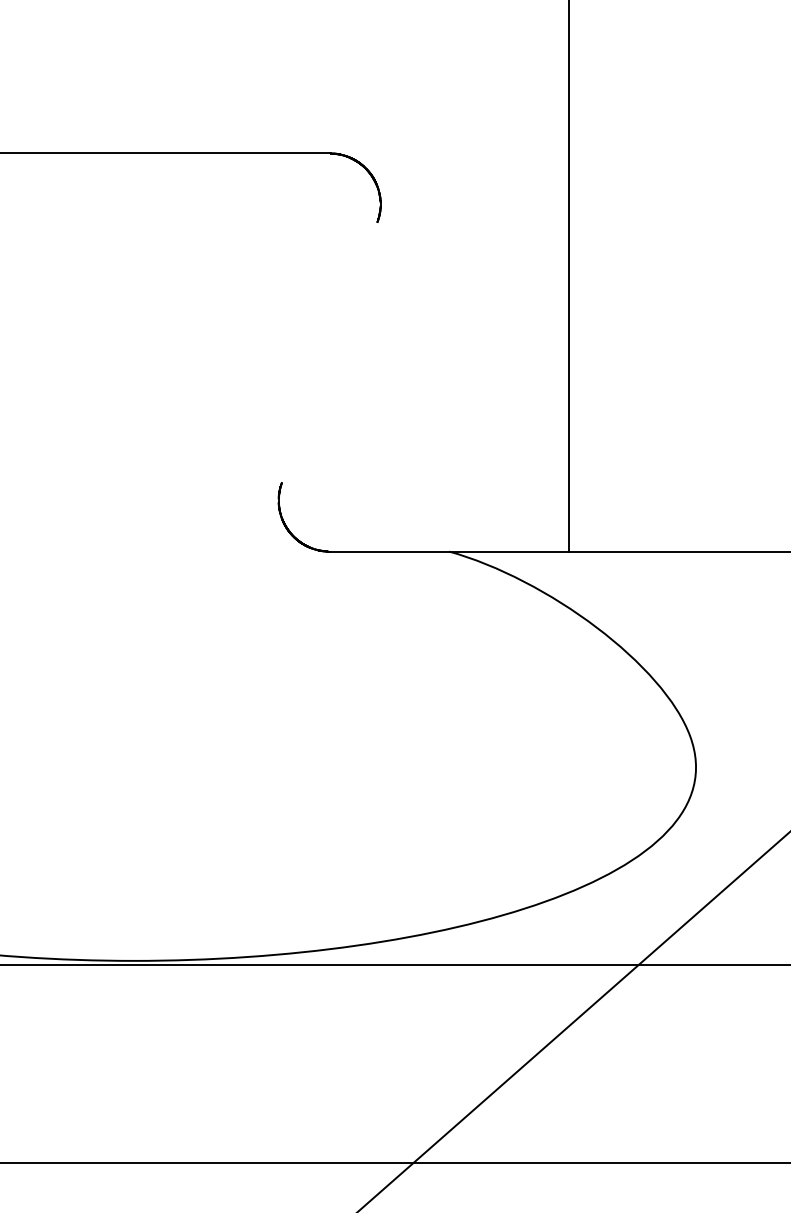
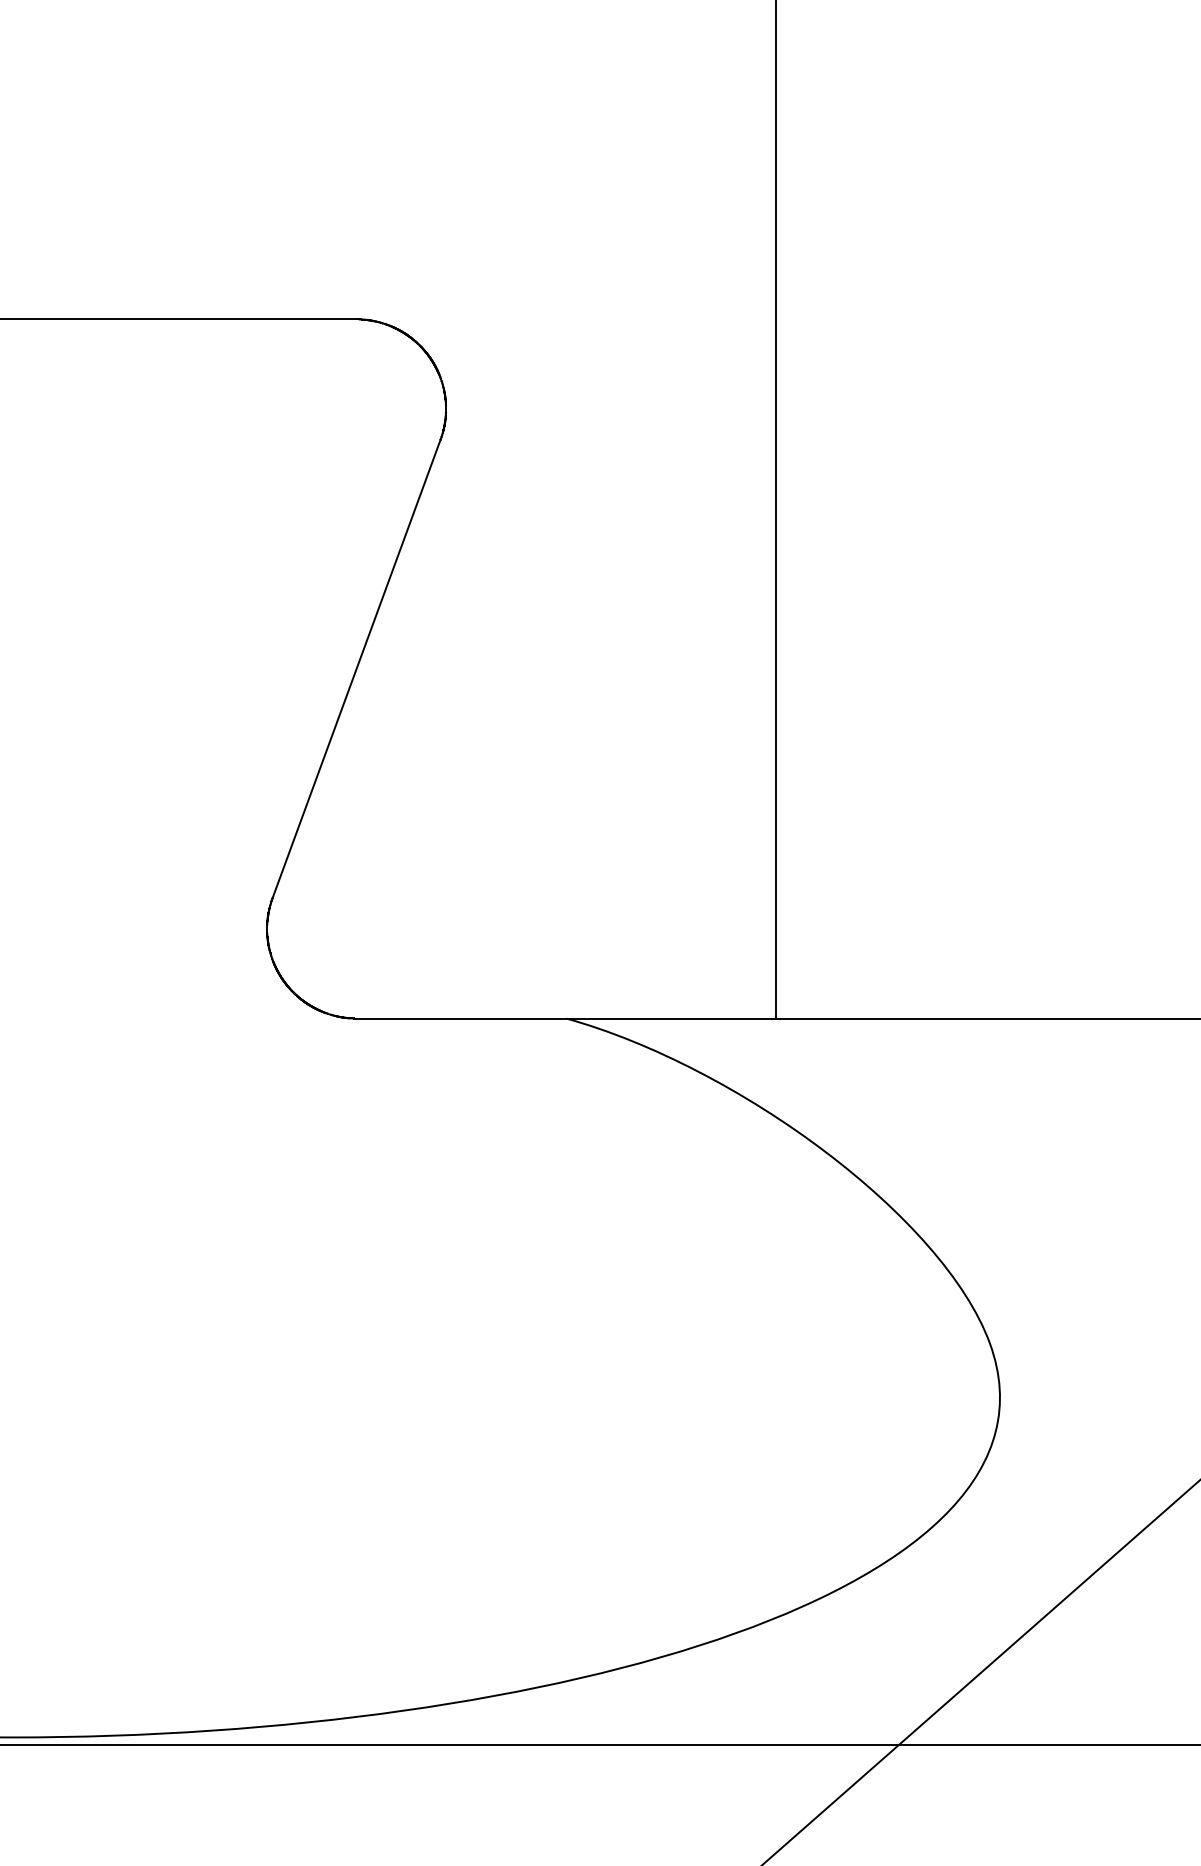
line: (329, 352) -> (356, 668), added

